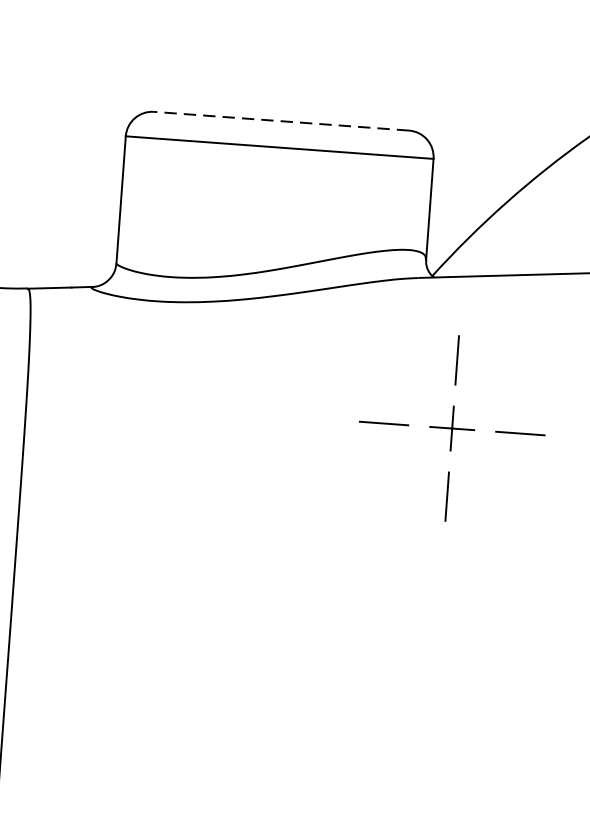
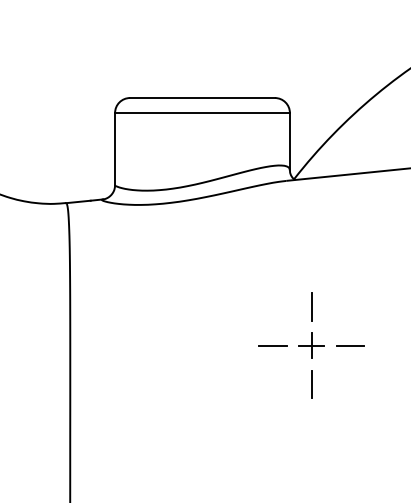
line: (281, 122) -> (202, 98), dashed -> solid
part: (451, 428) -> (311, 345), moved

